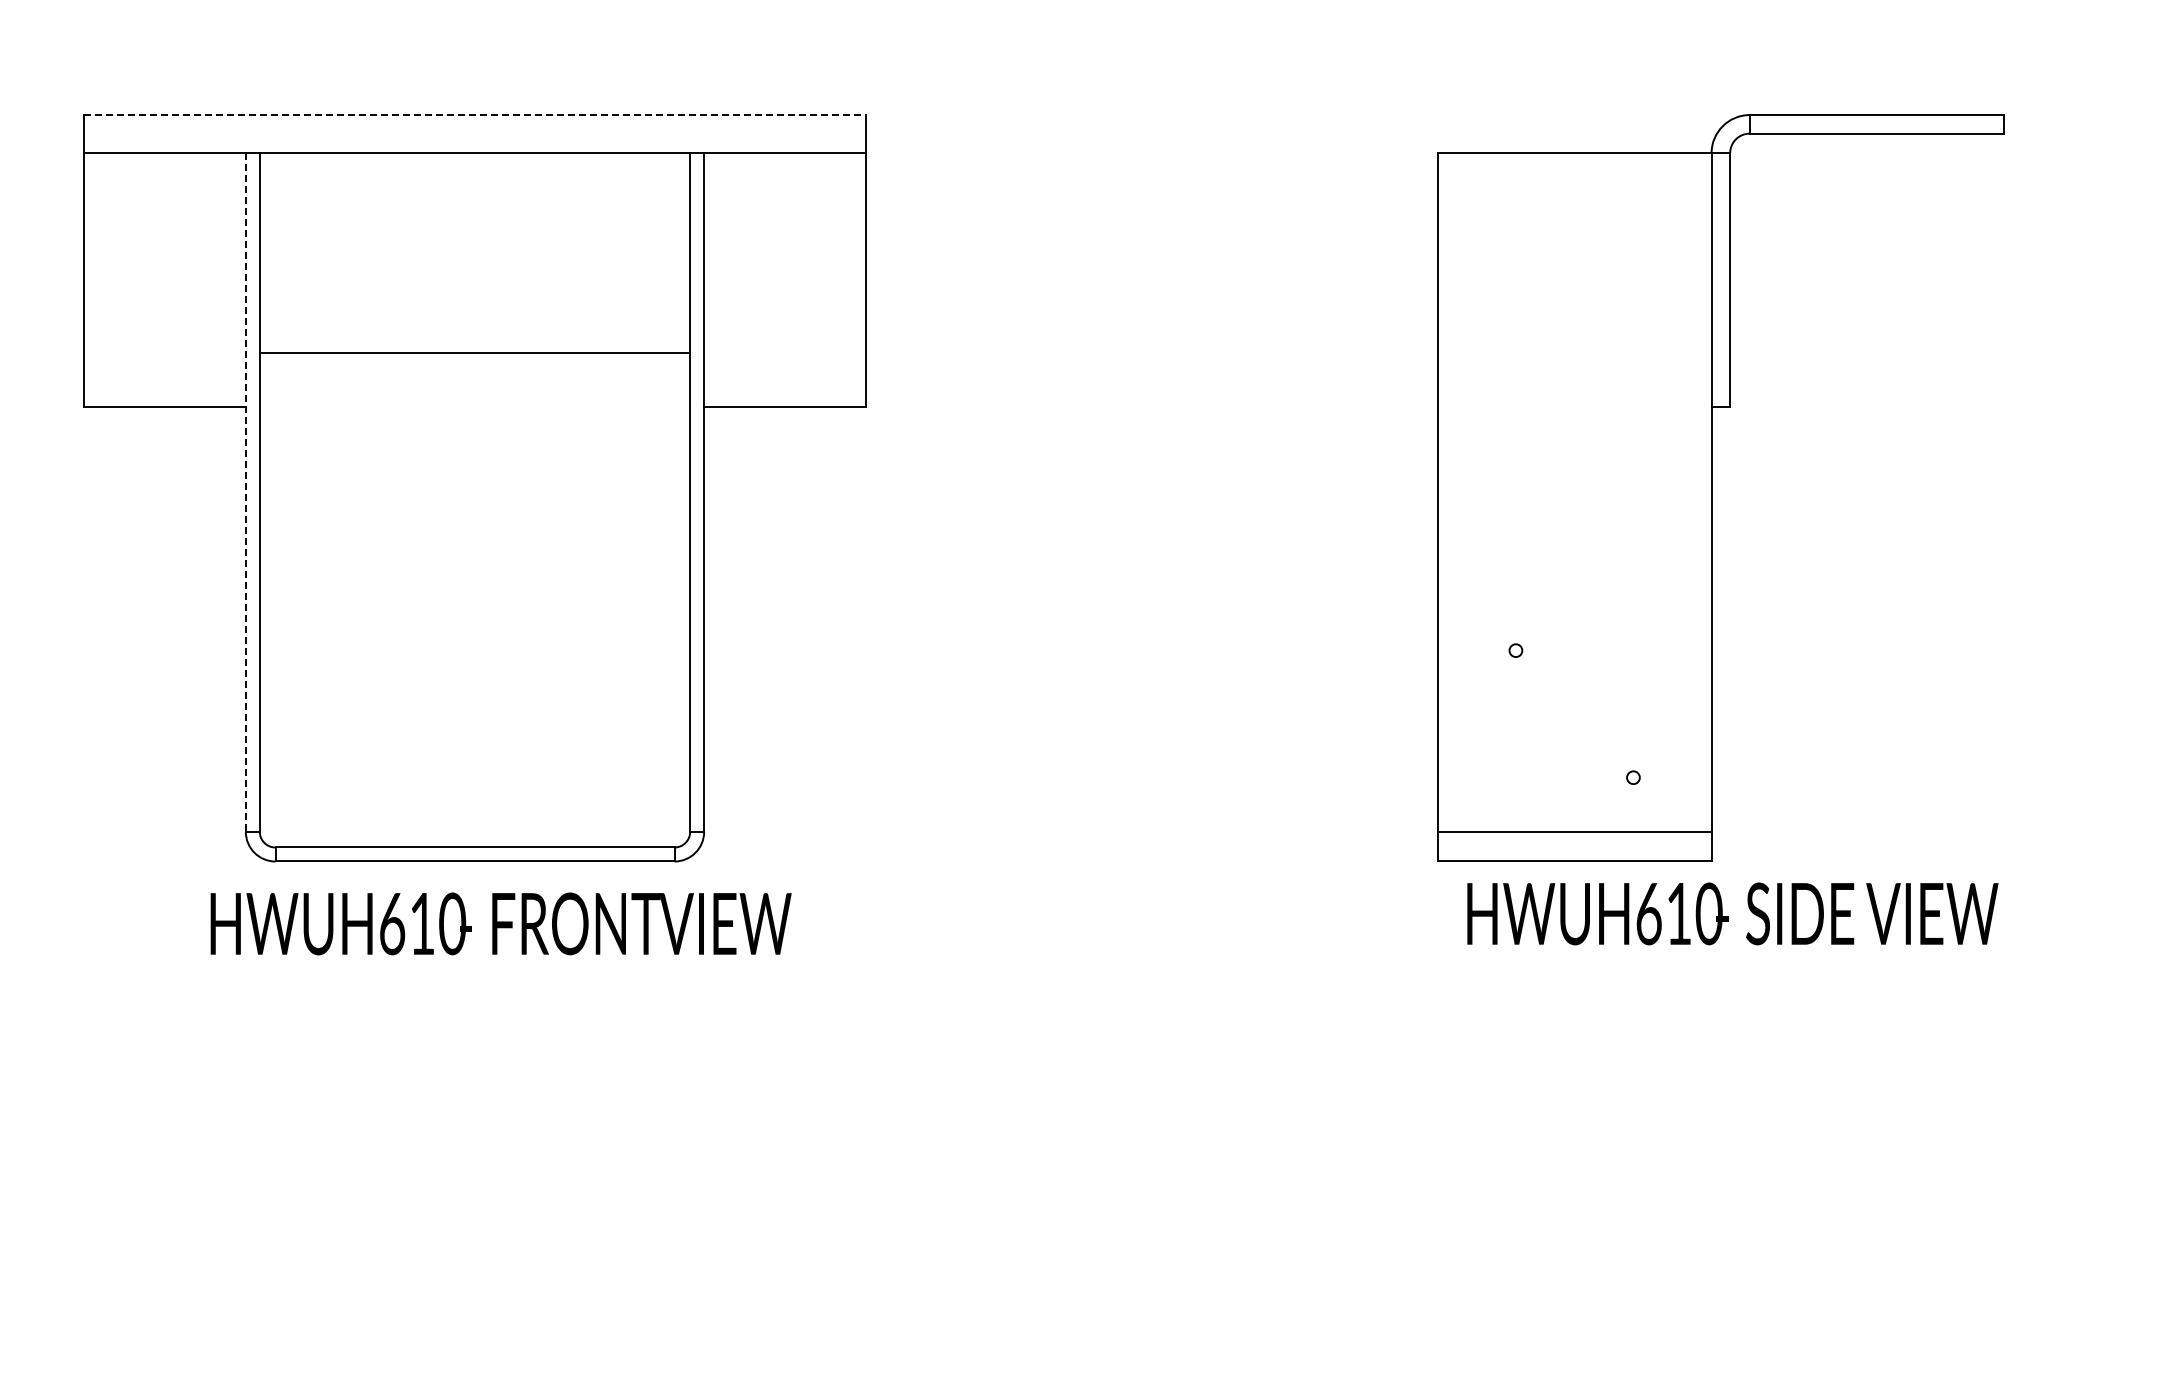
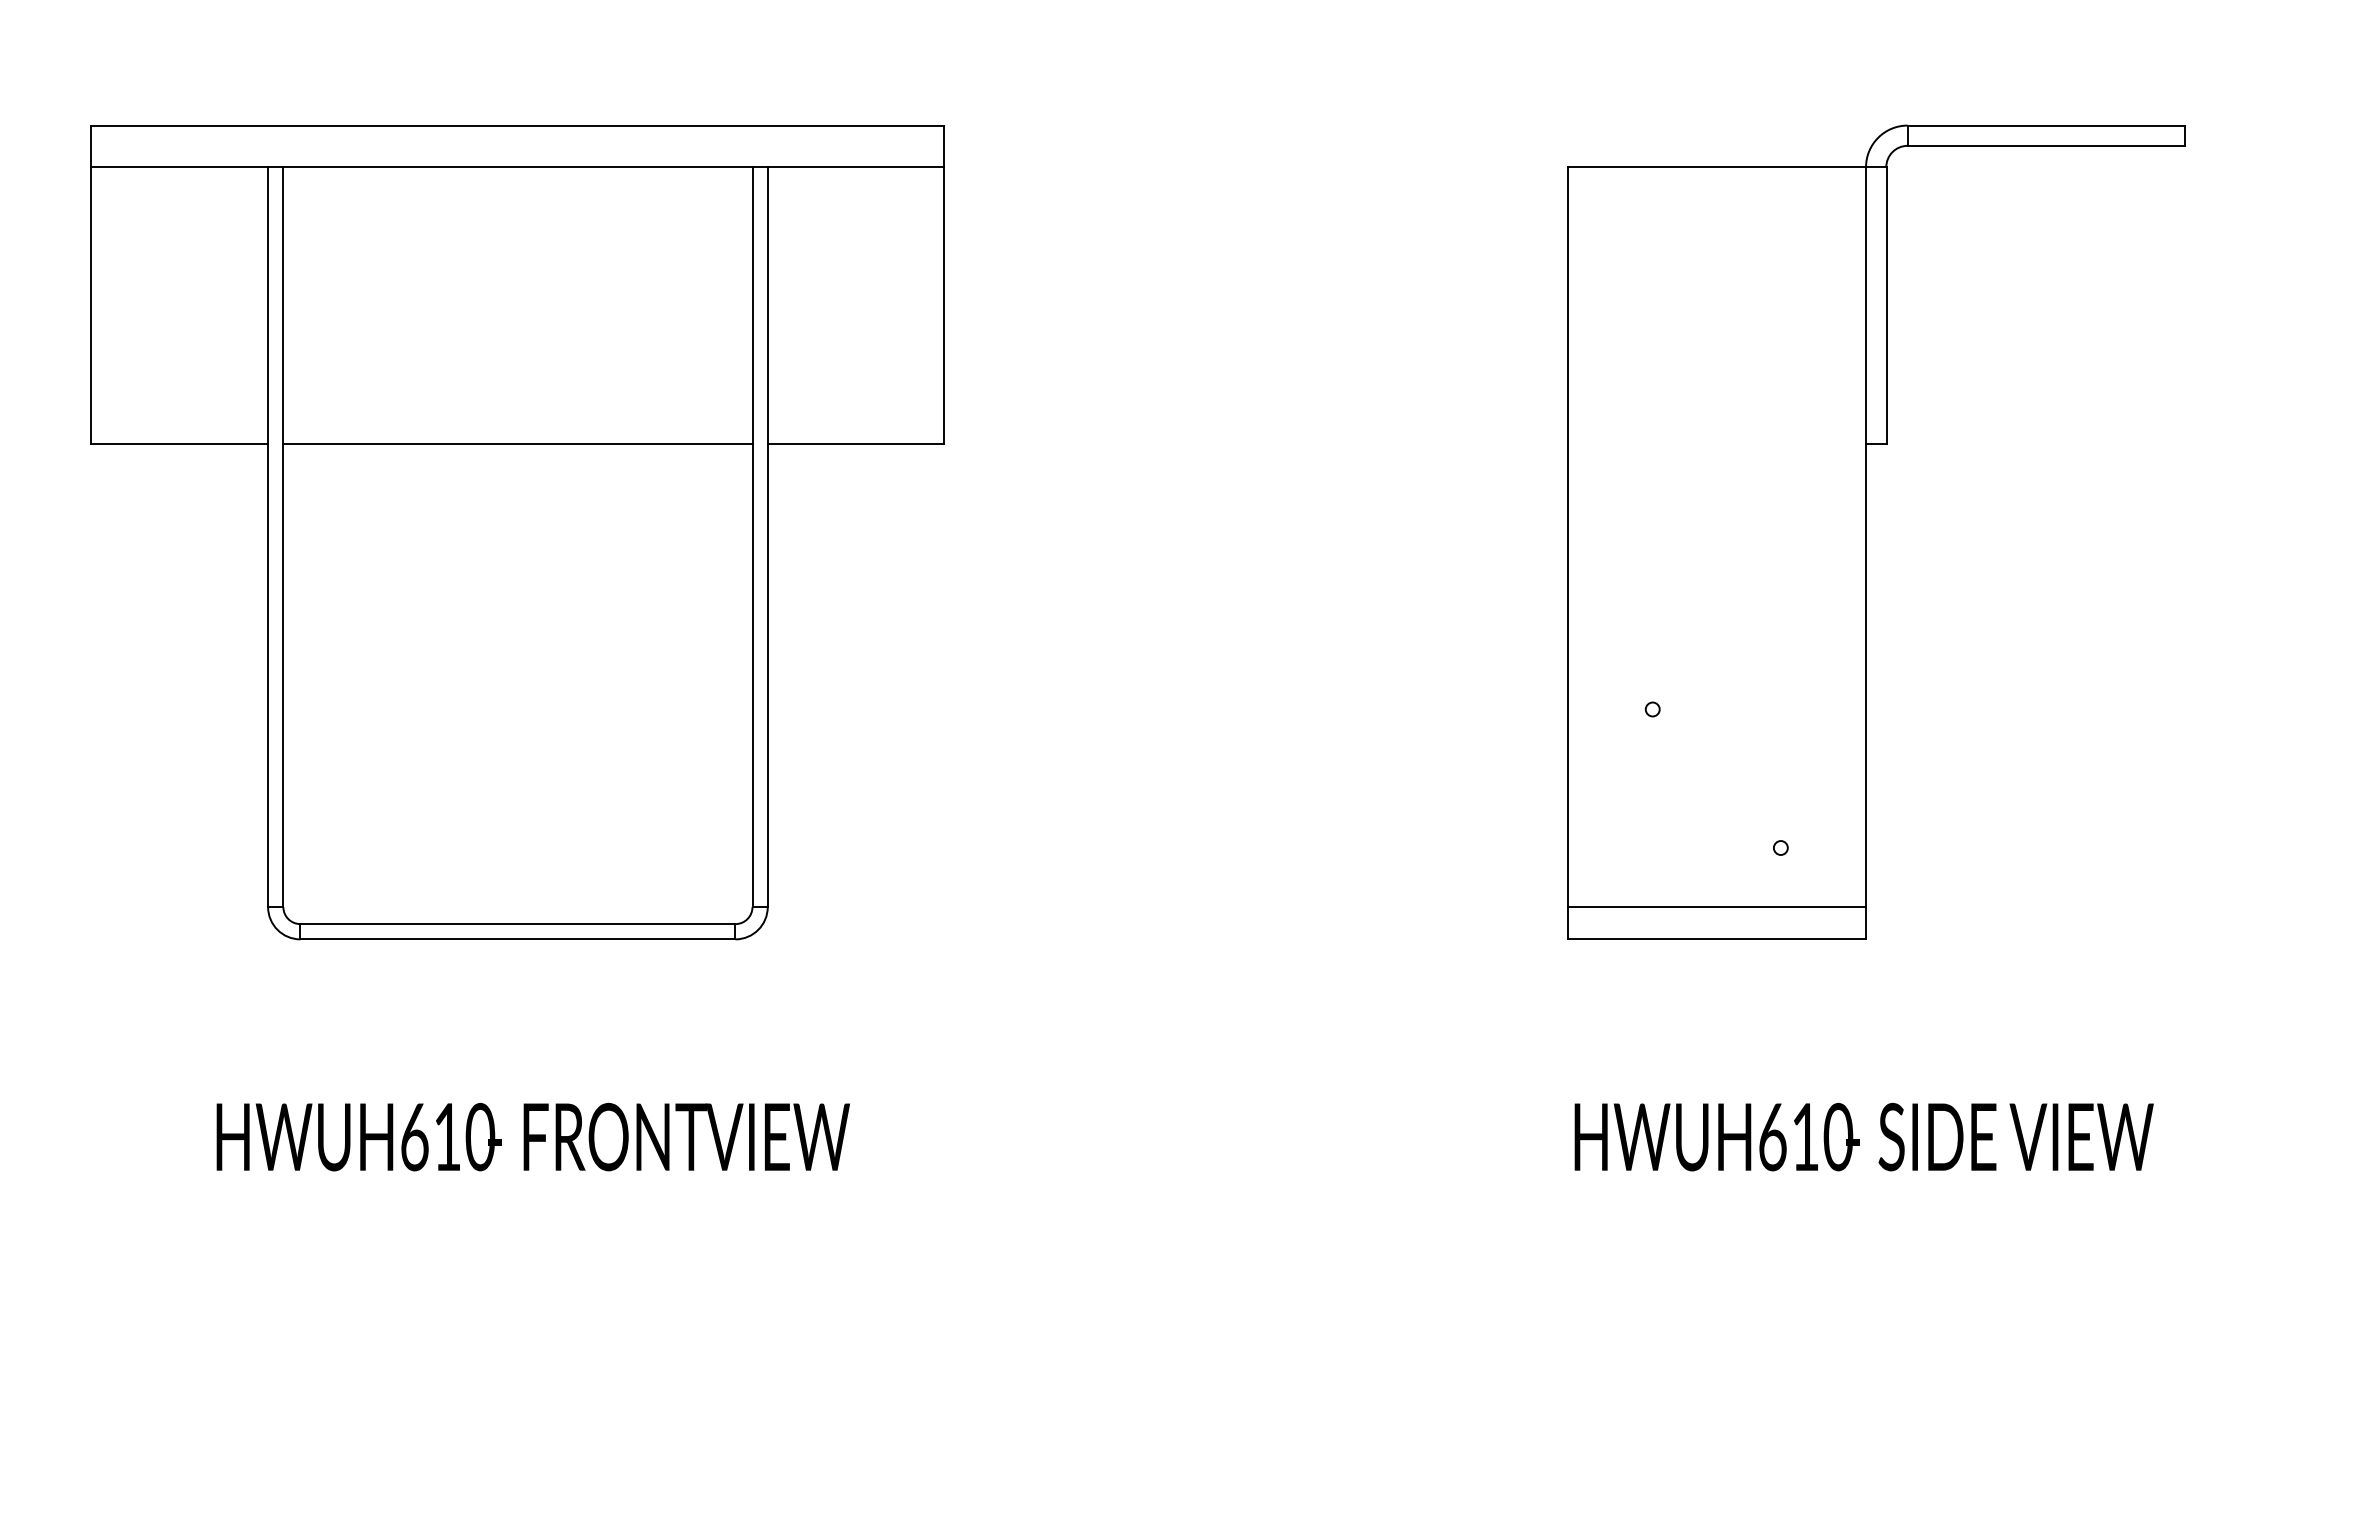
line: (475, 115) -> (518, 126), dashed -> solid
line: (474, 353) -> (517, 444), moved
line: (245, 493) -> (267, 538), dashed -> solid
text: (1732, 913) -> (1863, 1136), moved
text: (500, 923) -> (532, 1136), moved

